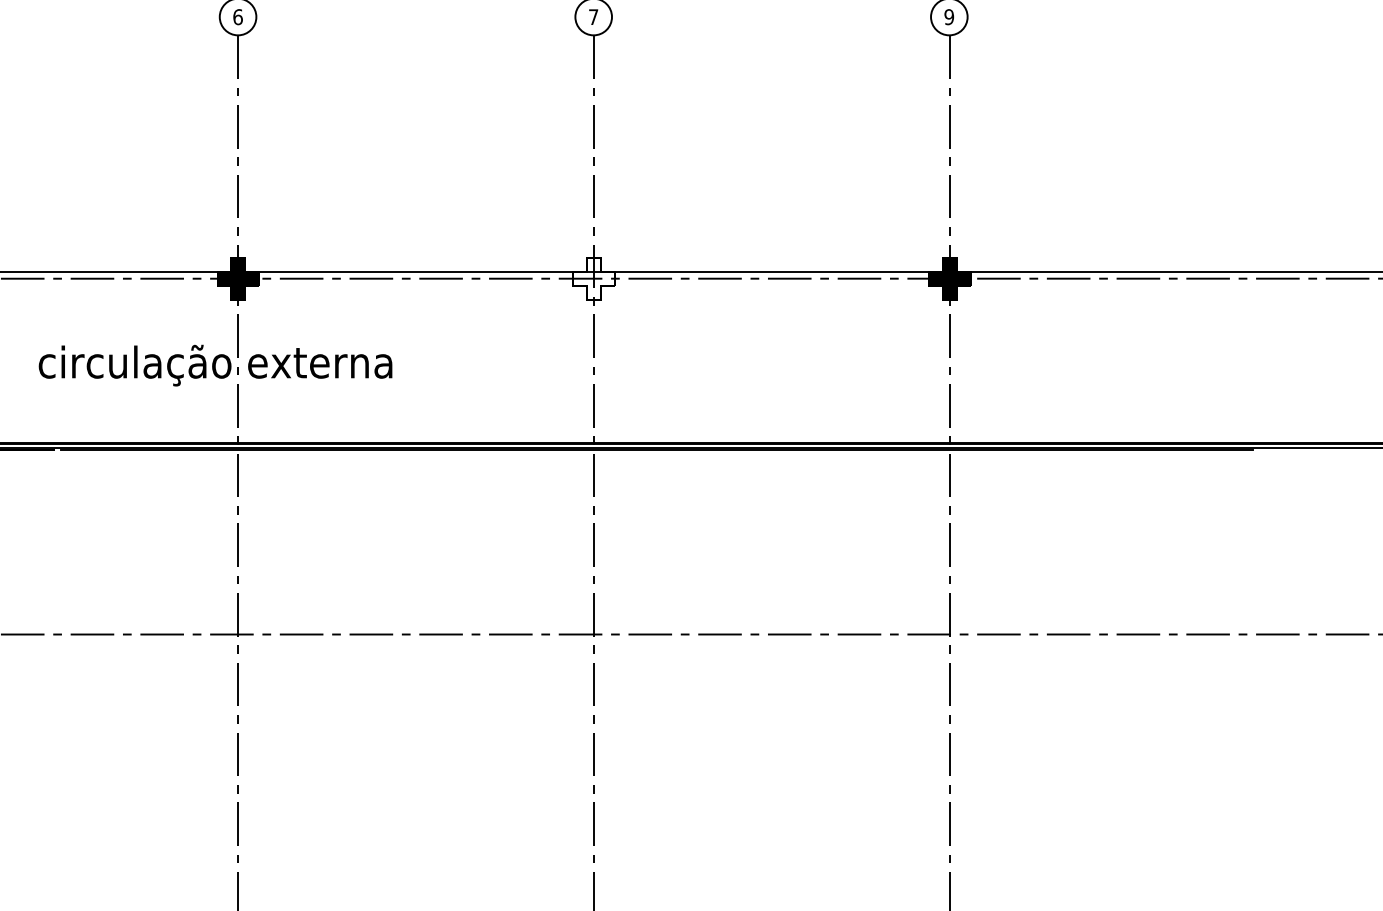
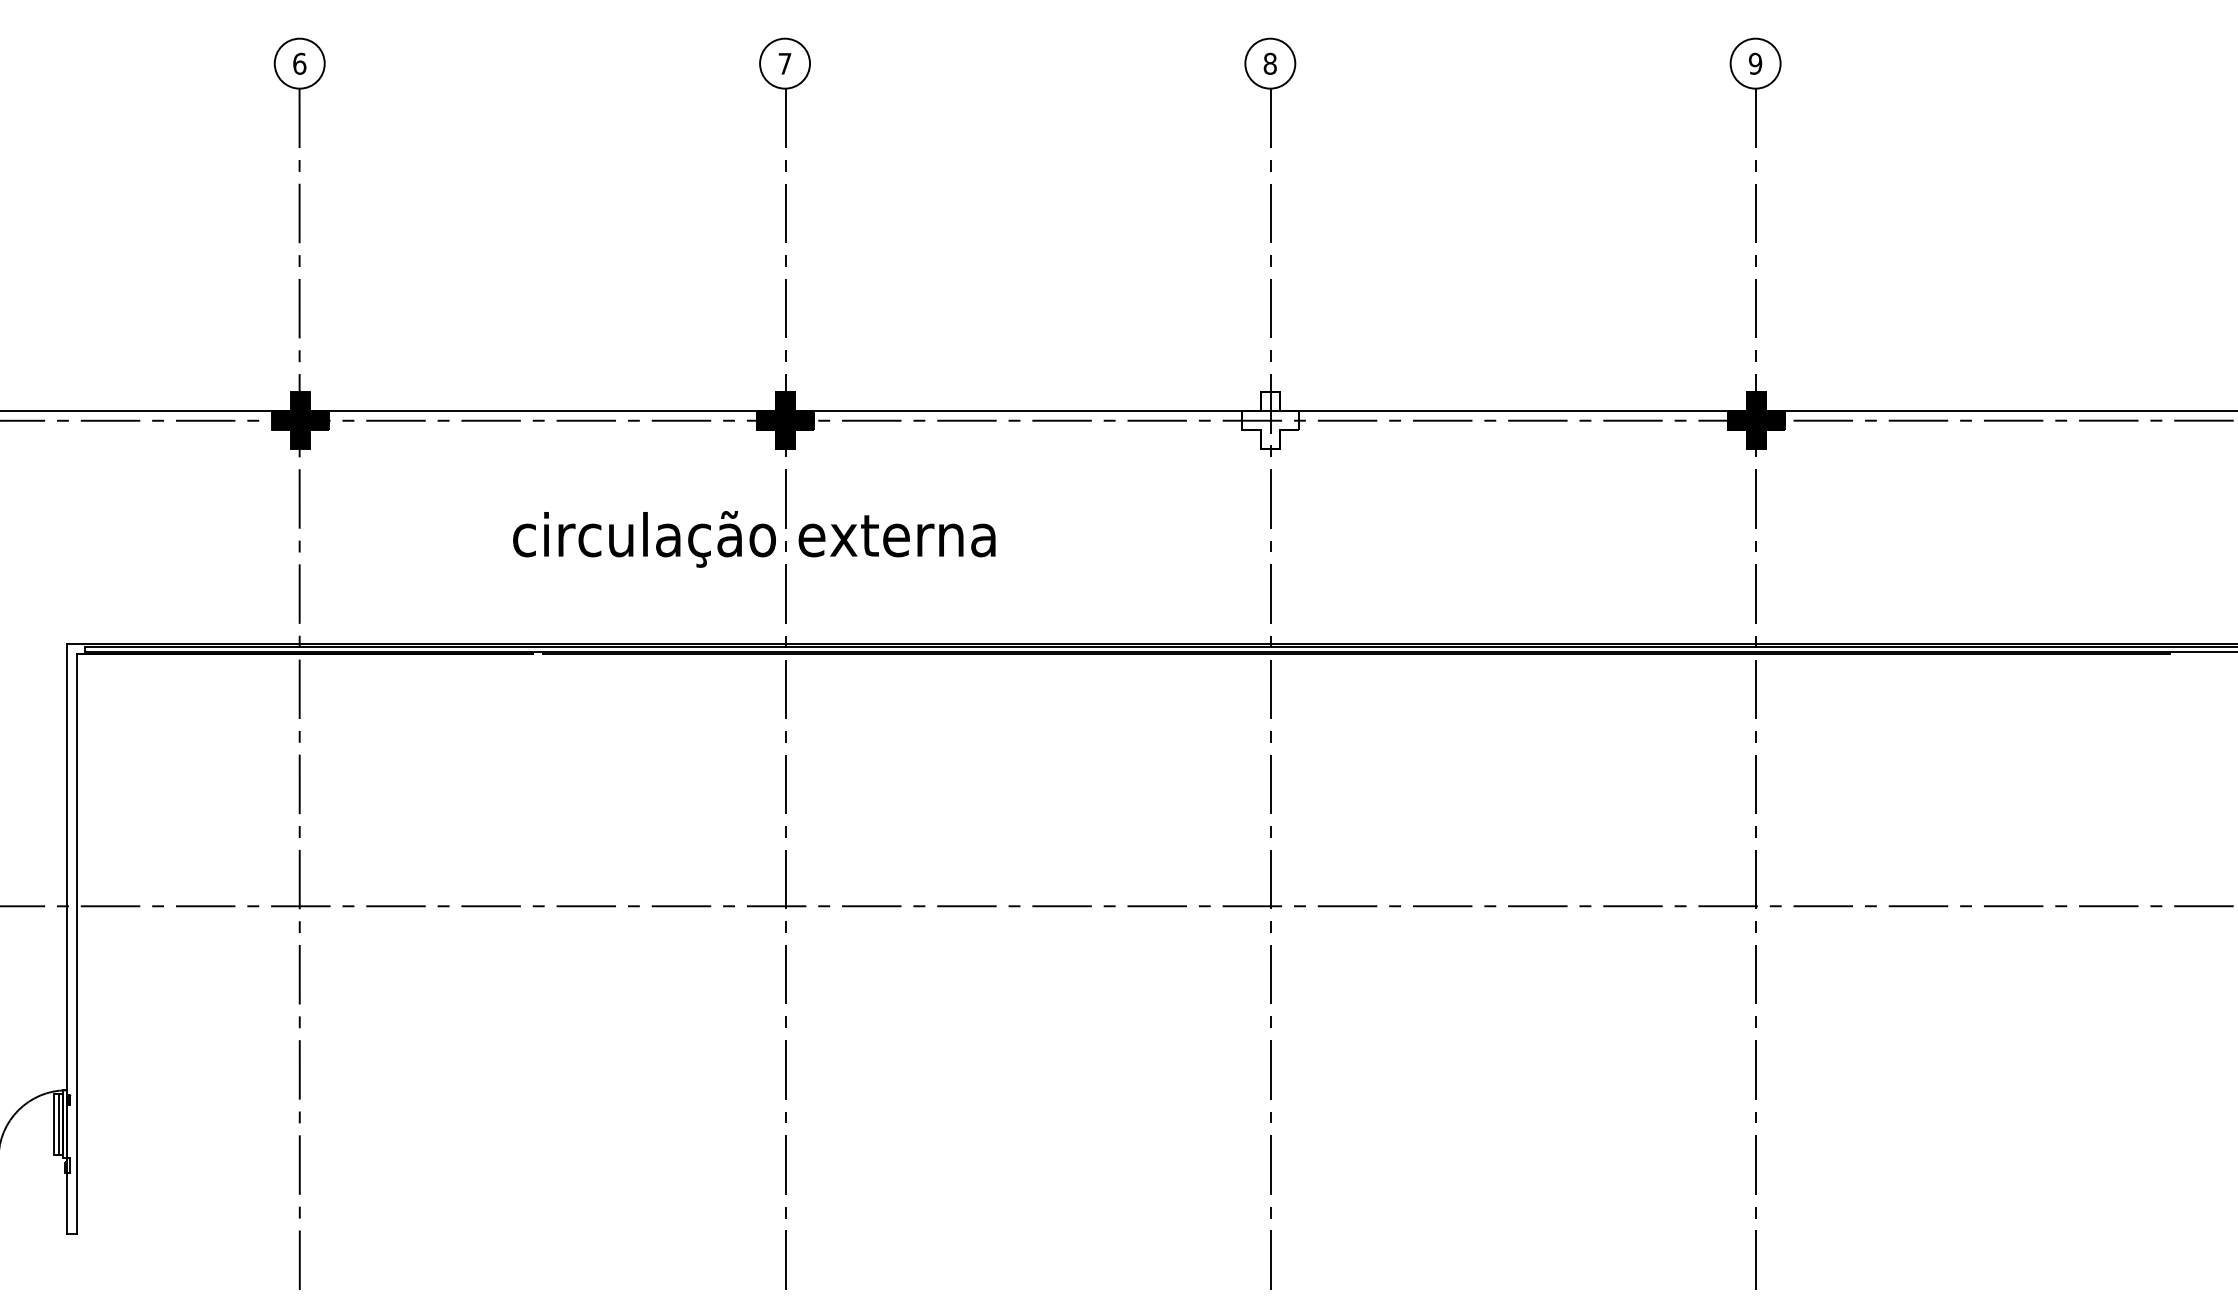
text: (237, 16) -> (784, 63), 6 -> 7
text: (593, 16) -> (1269, 63), 7 -> 8

